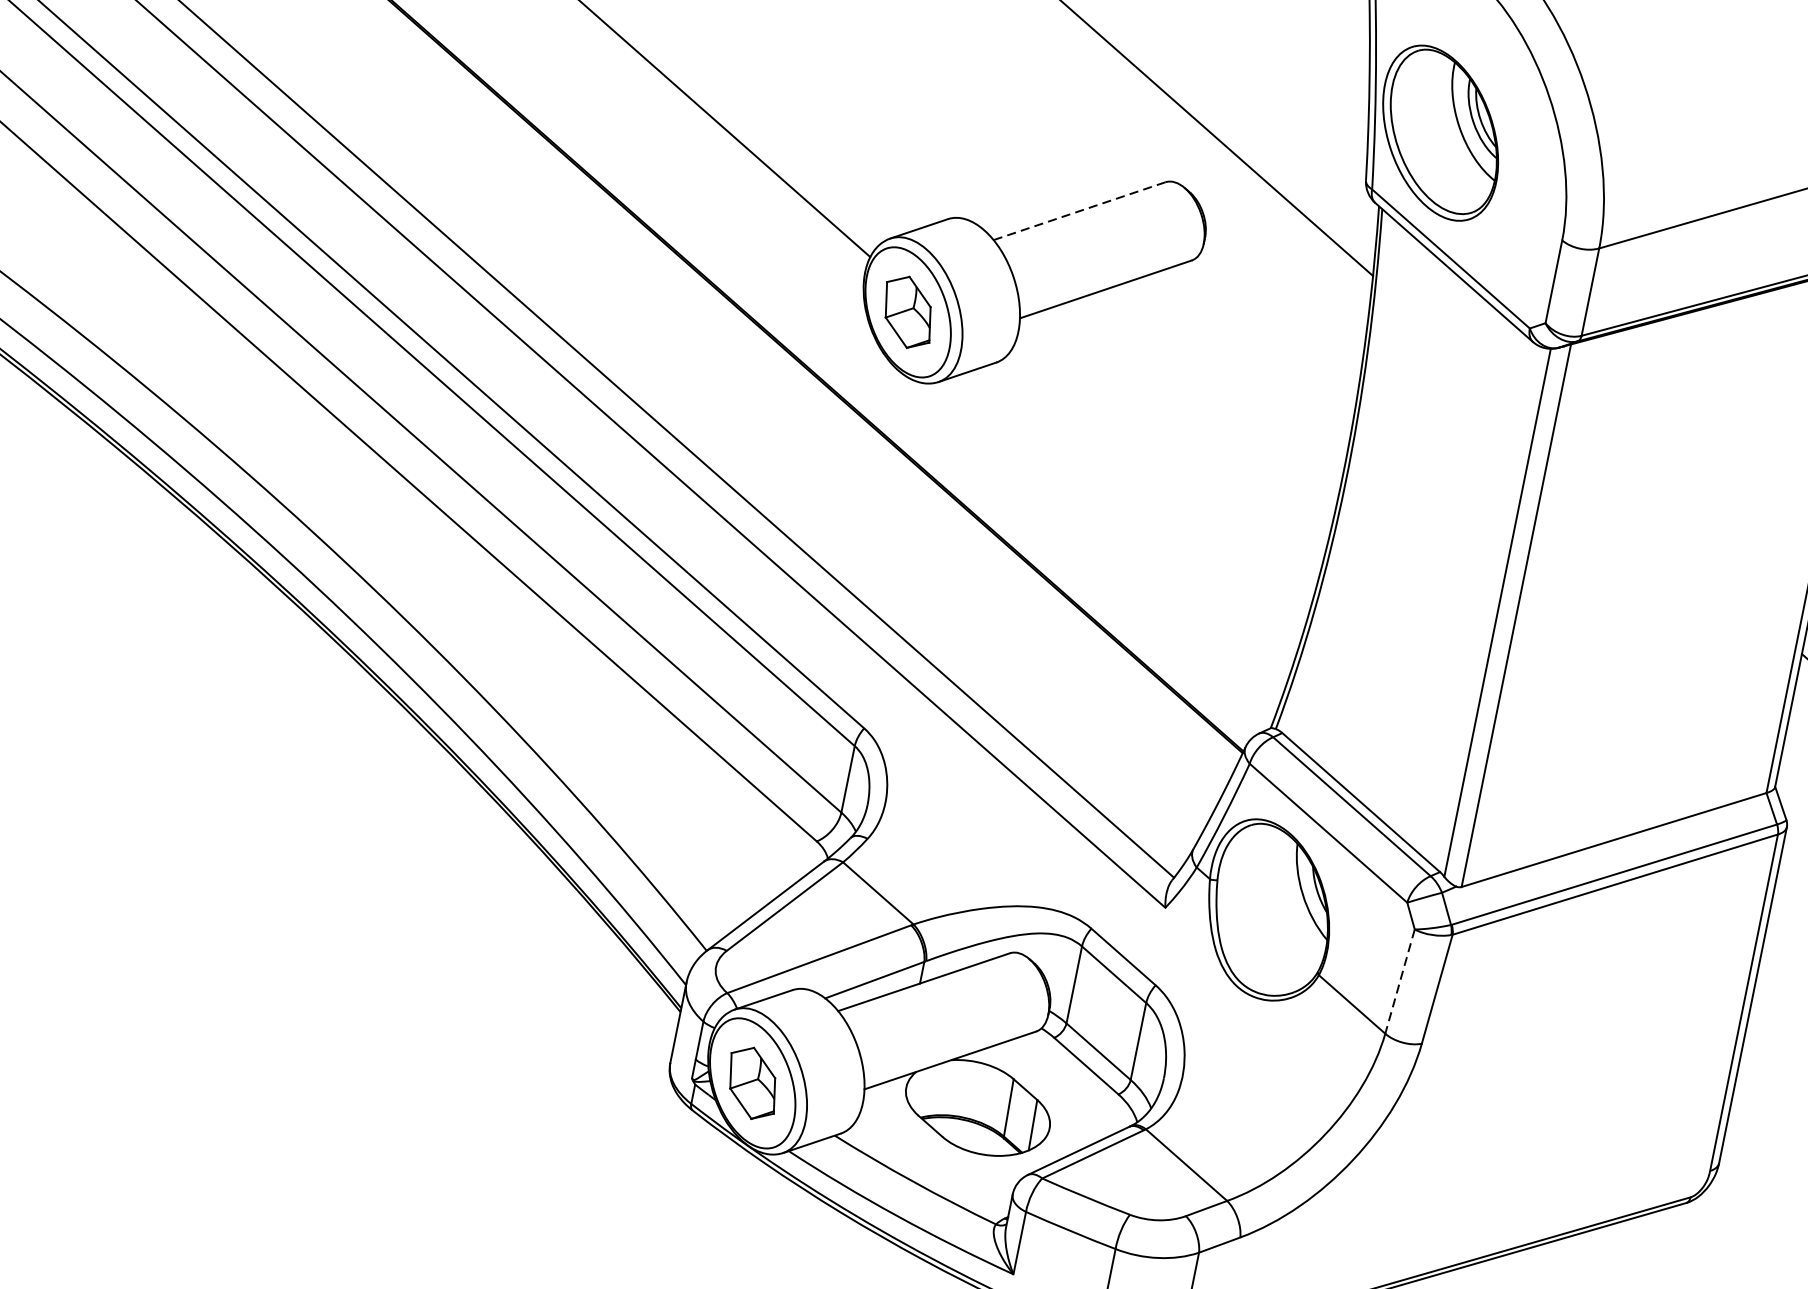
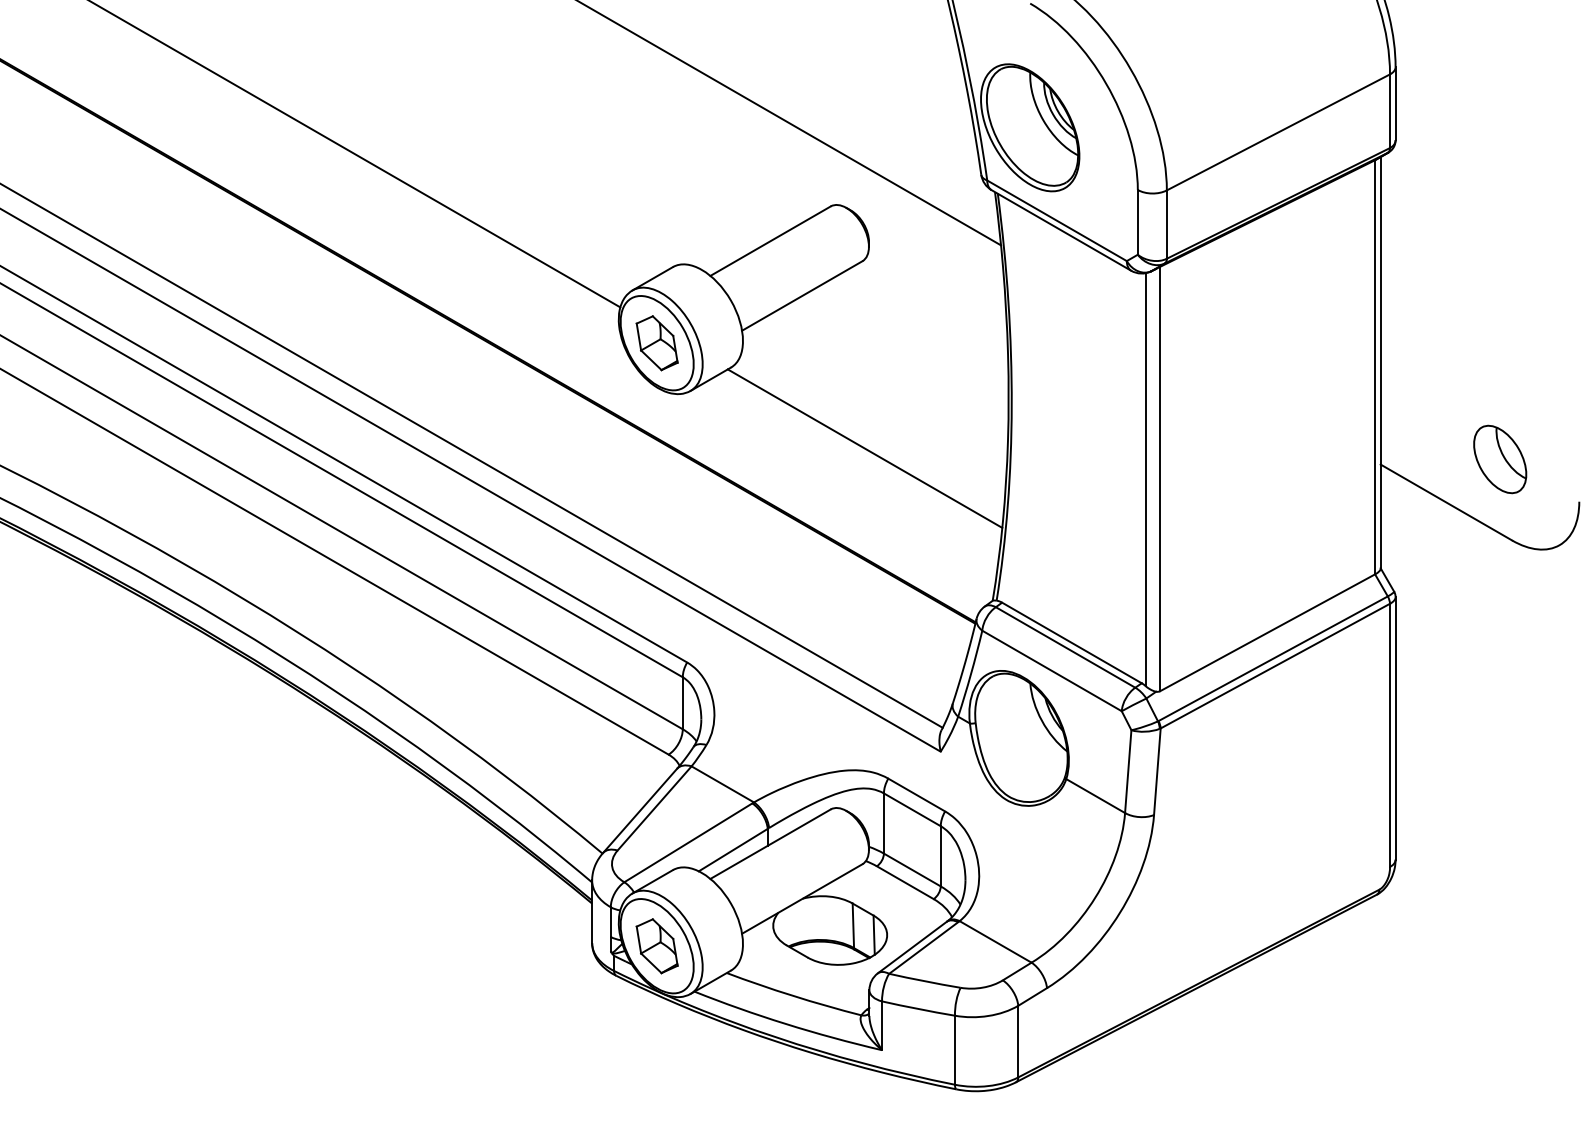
line: (1080, 210) -> (771, 240), dashed -> solid
line: (1146, 500) -> (864, 448), added
line: (1400, 981) -> (1128, 771), dashed -> solid

